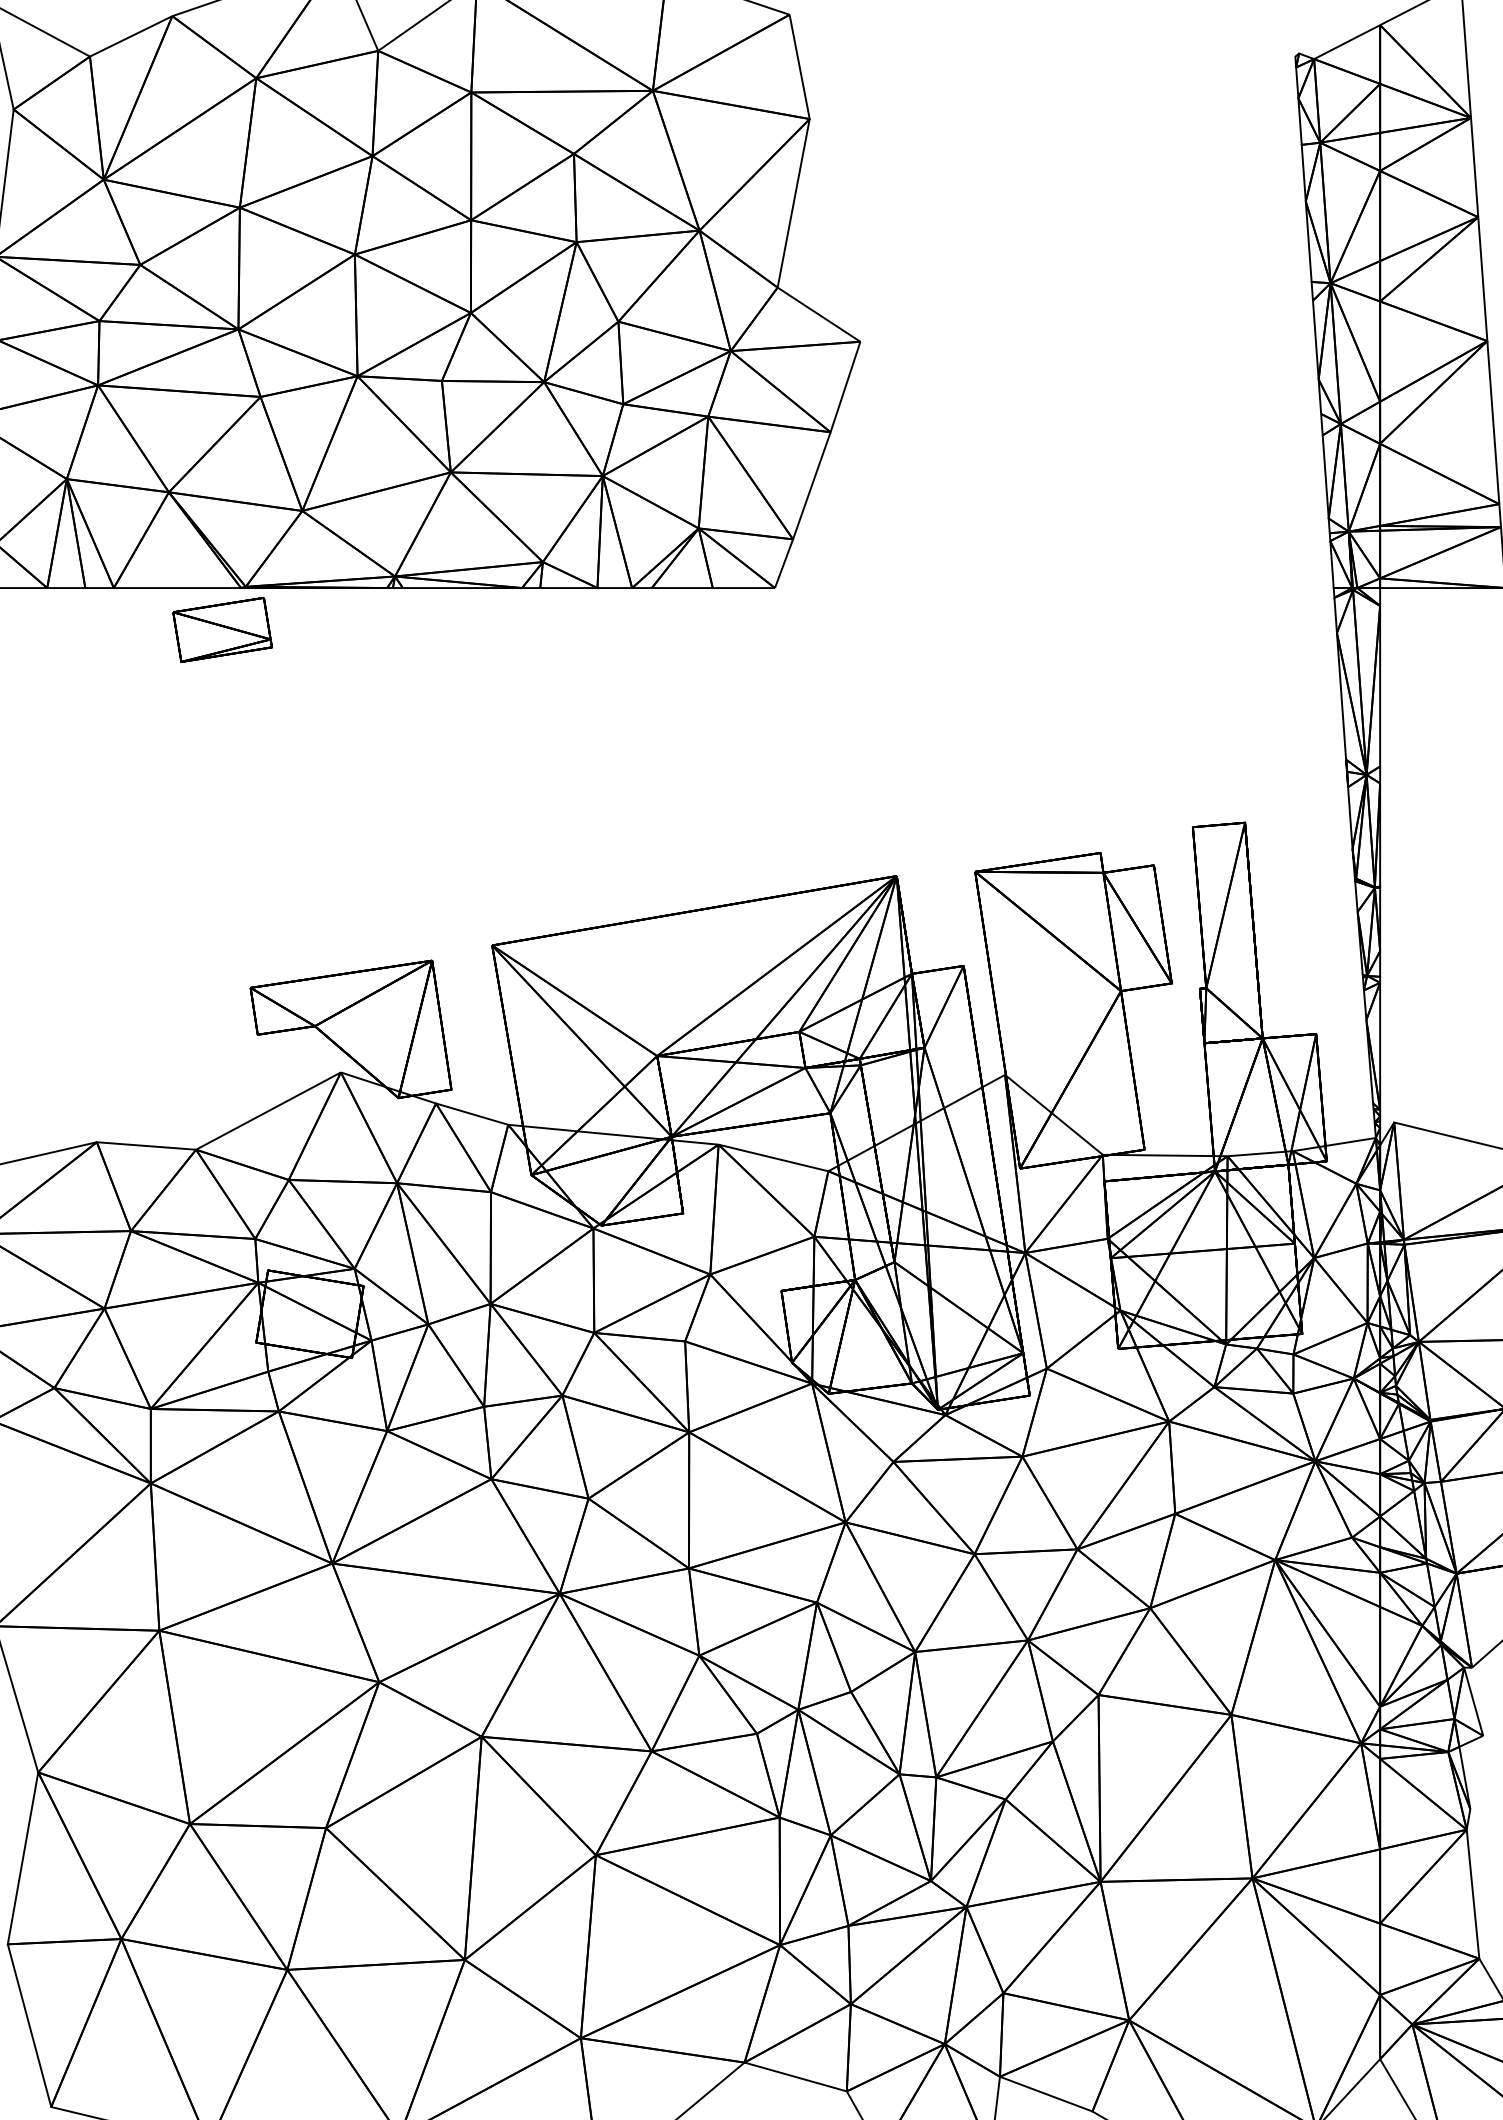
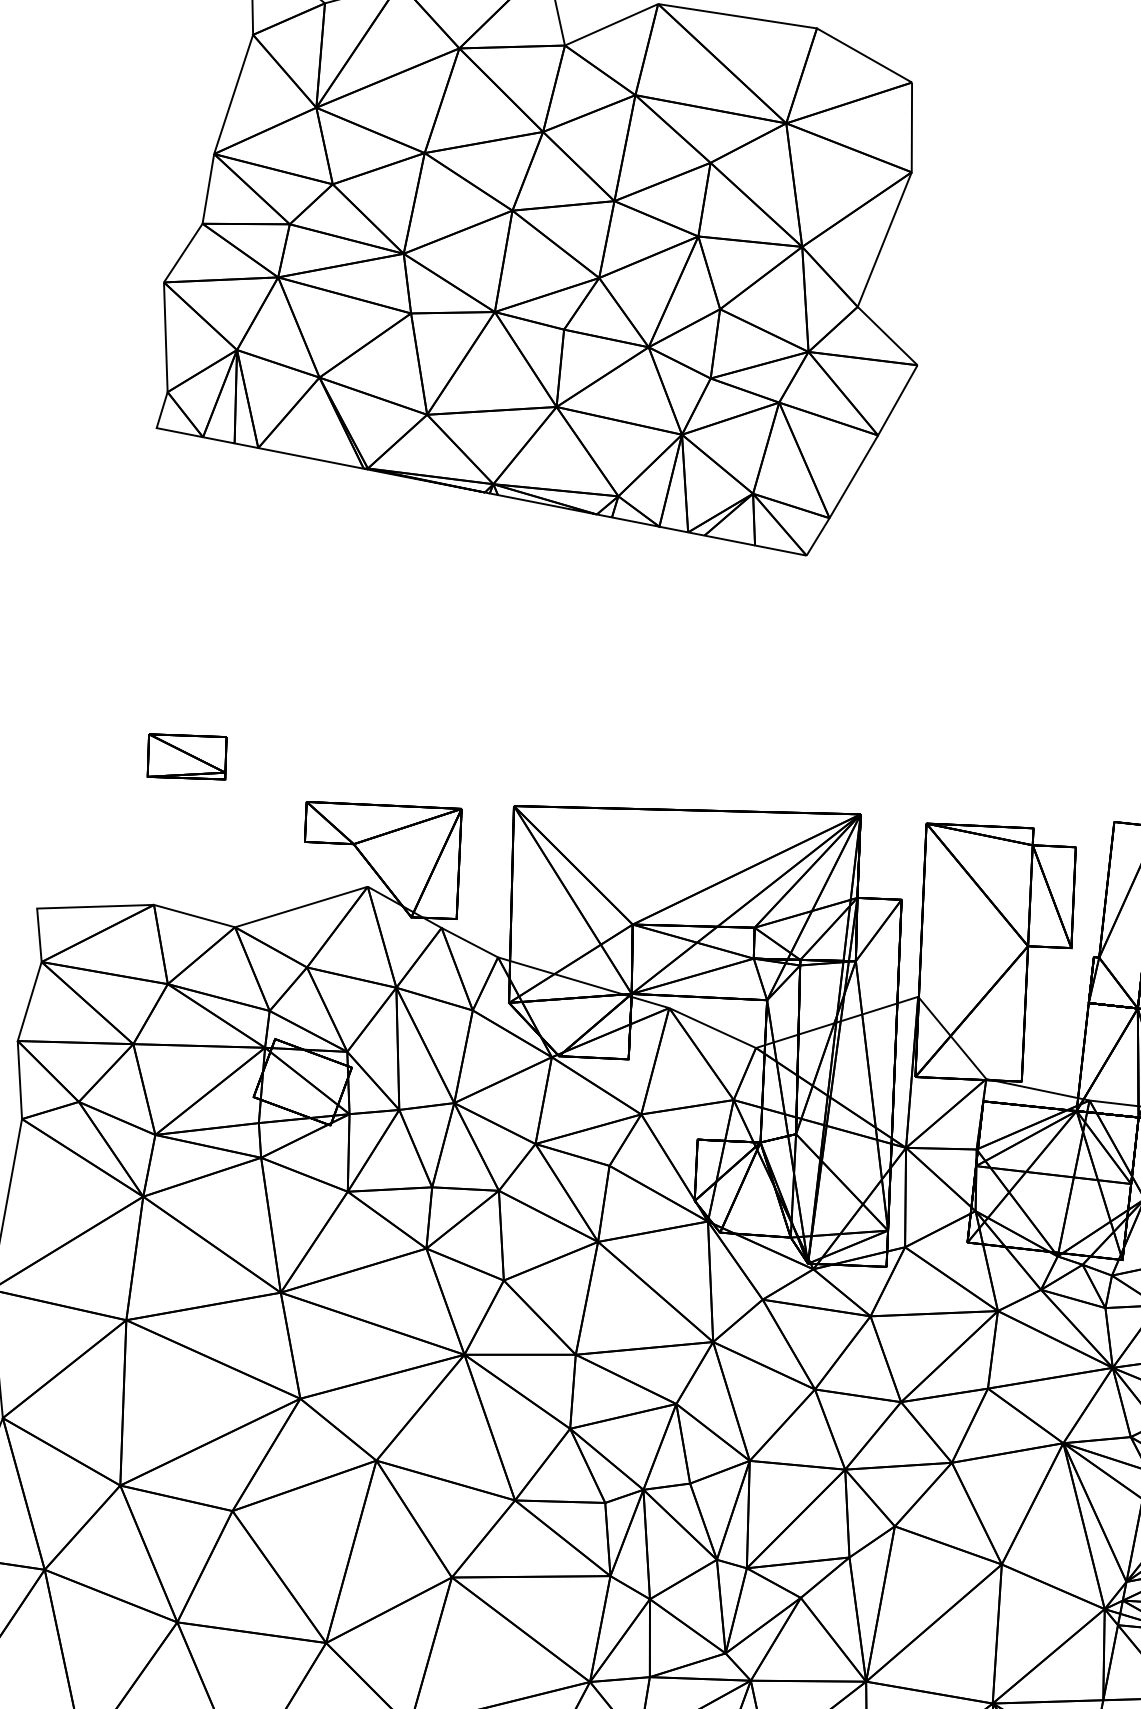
part: (222, 629) -> (187, 756), moved

